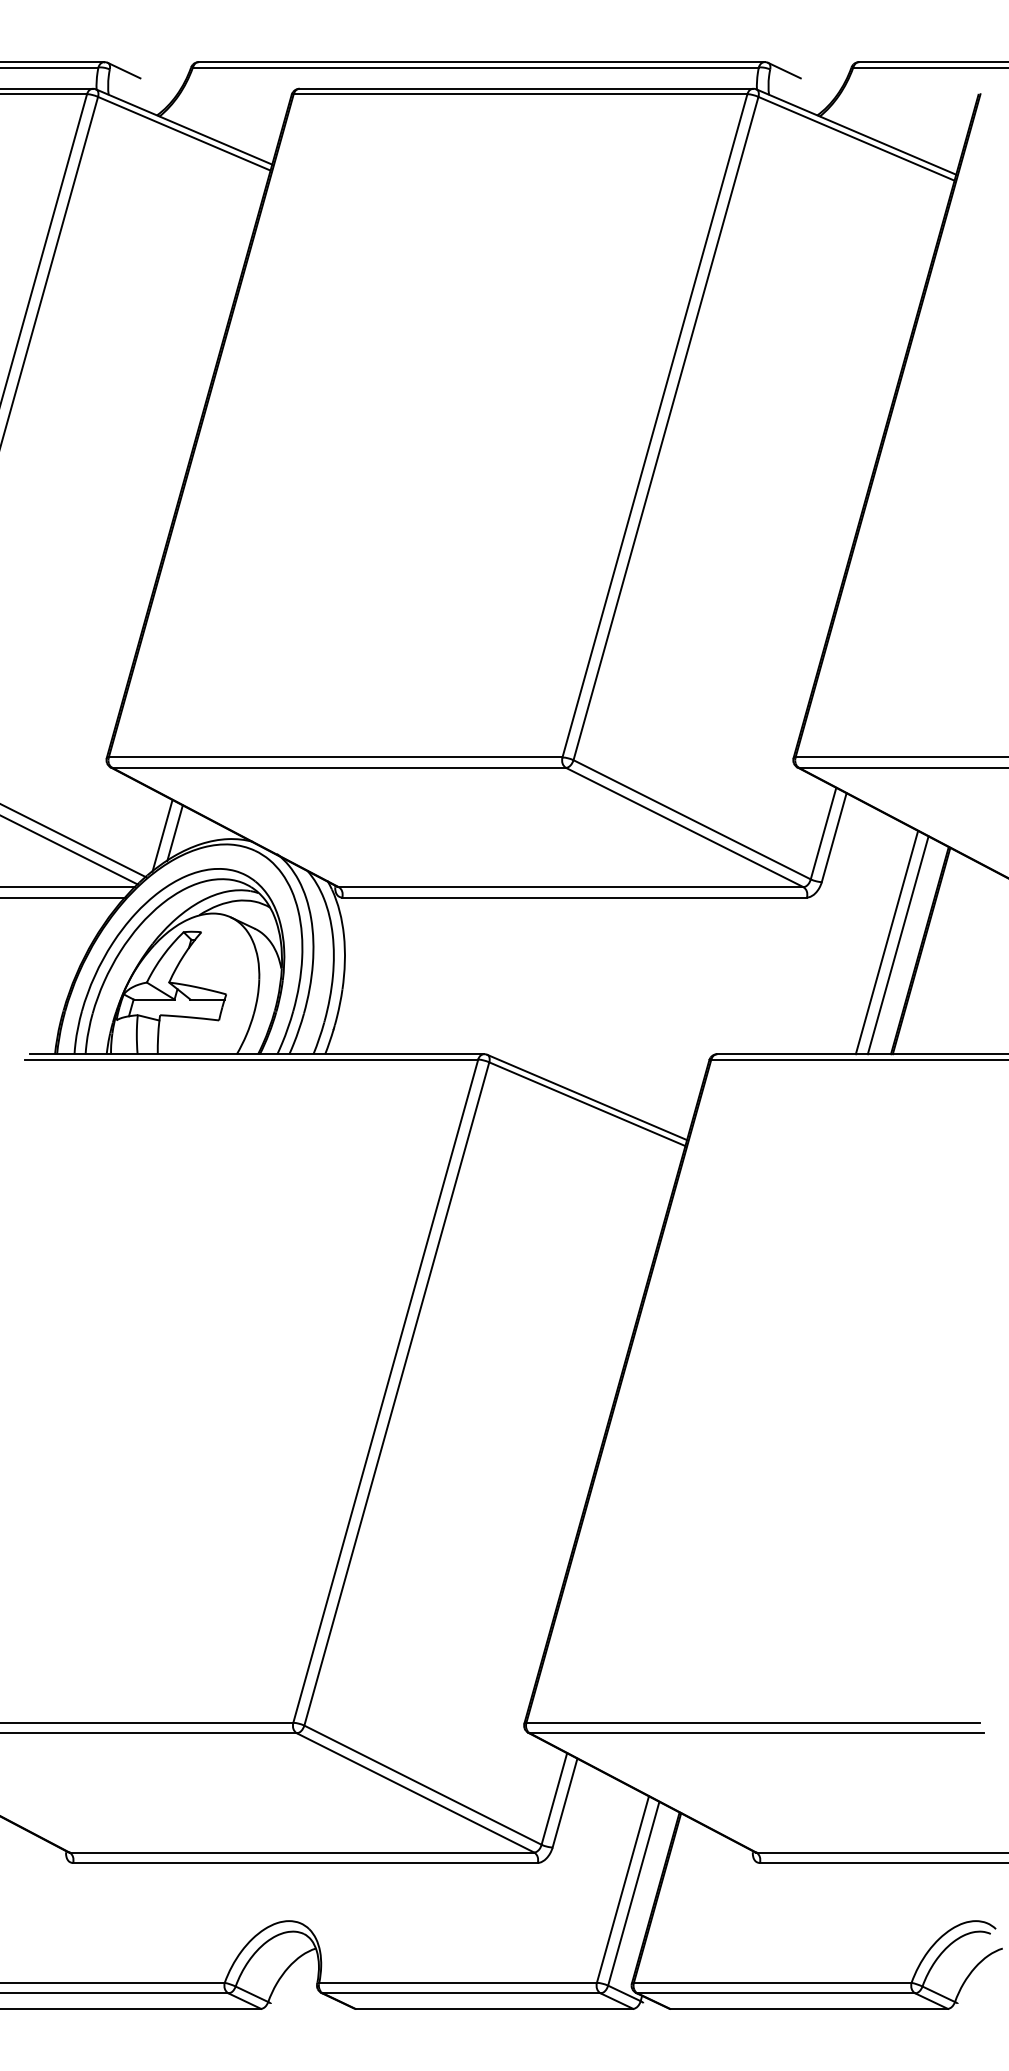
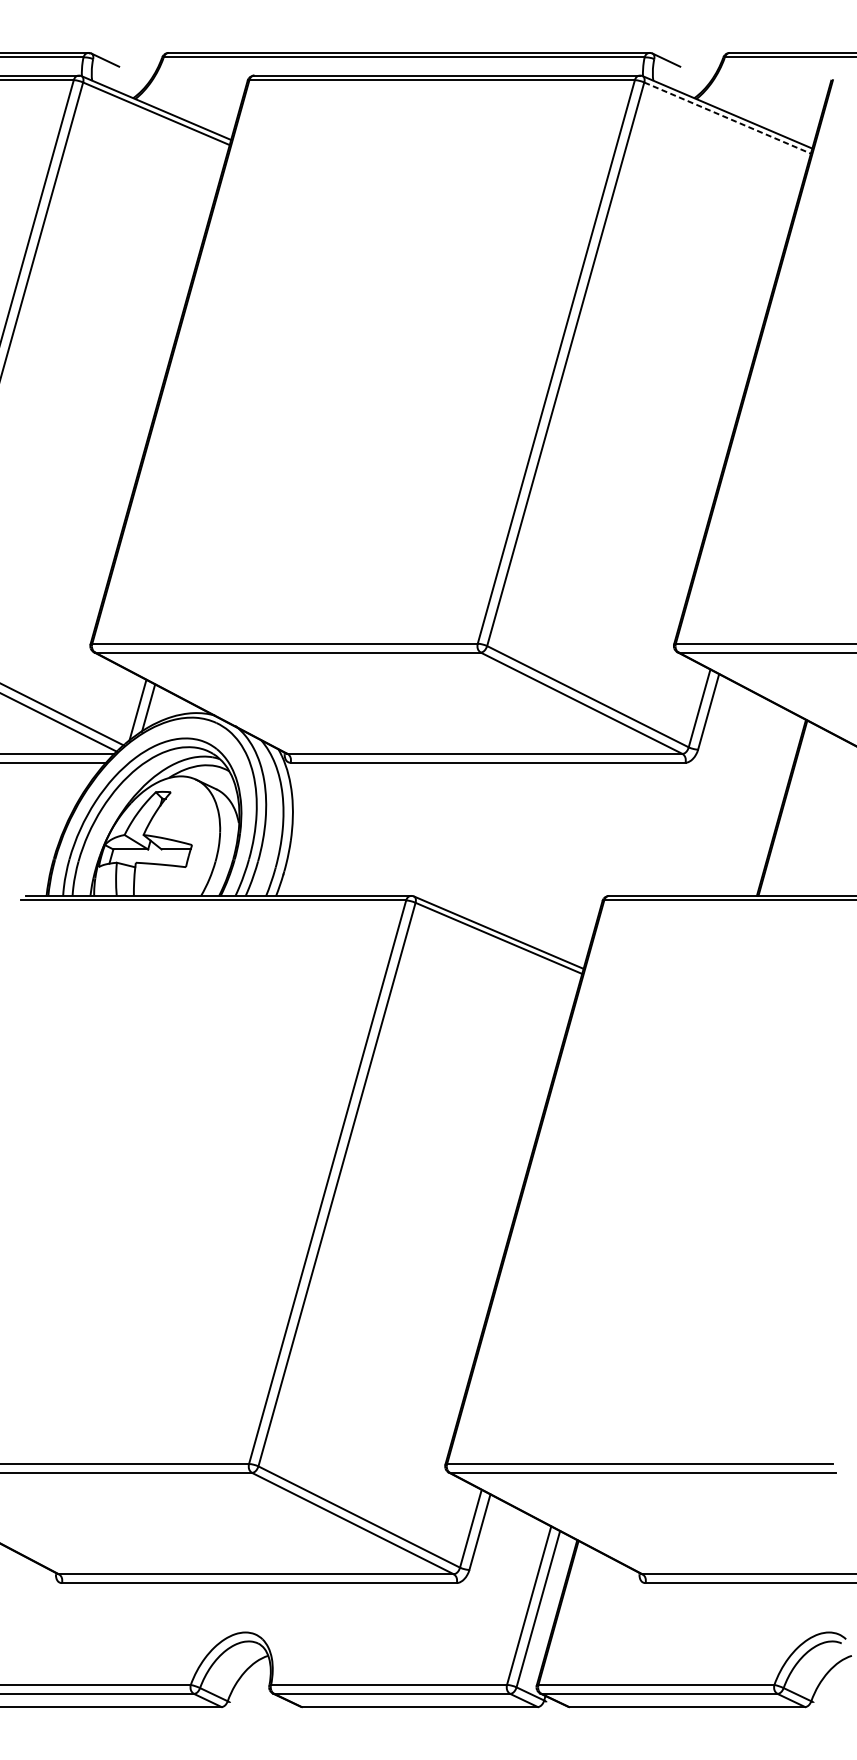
line: (856, 138) -> (727, 117), solid -> dashed
line: (886, 942) -> (753, 800), removed
line: (897, 945) -> (762, 803), removed

